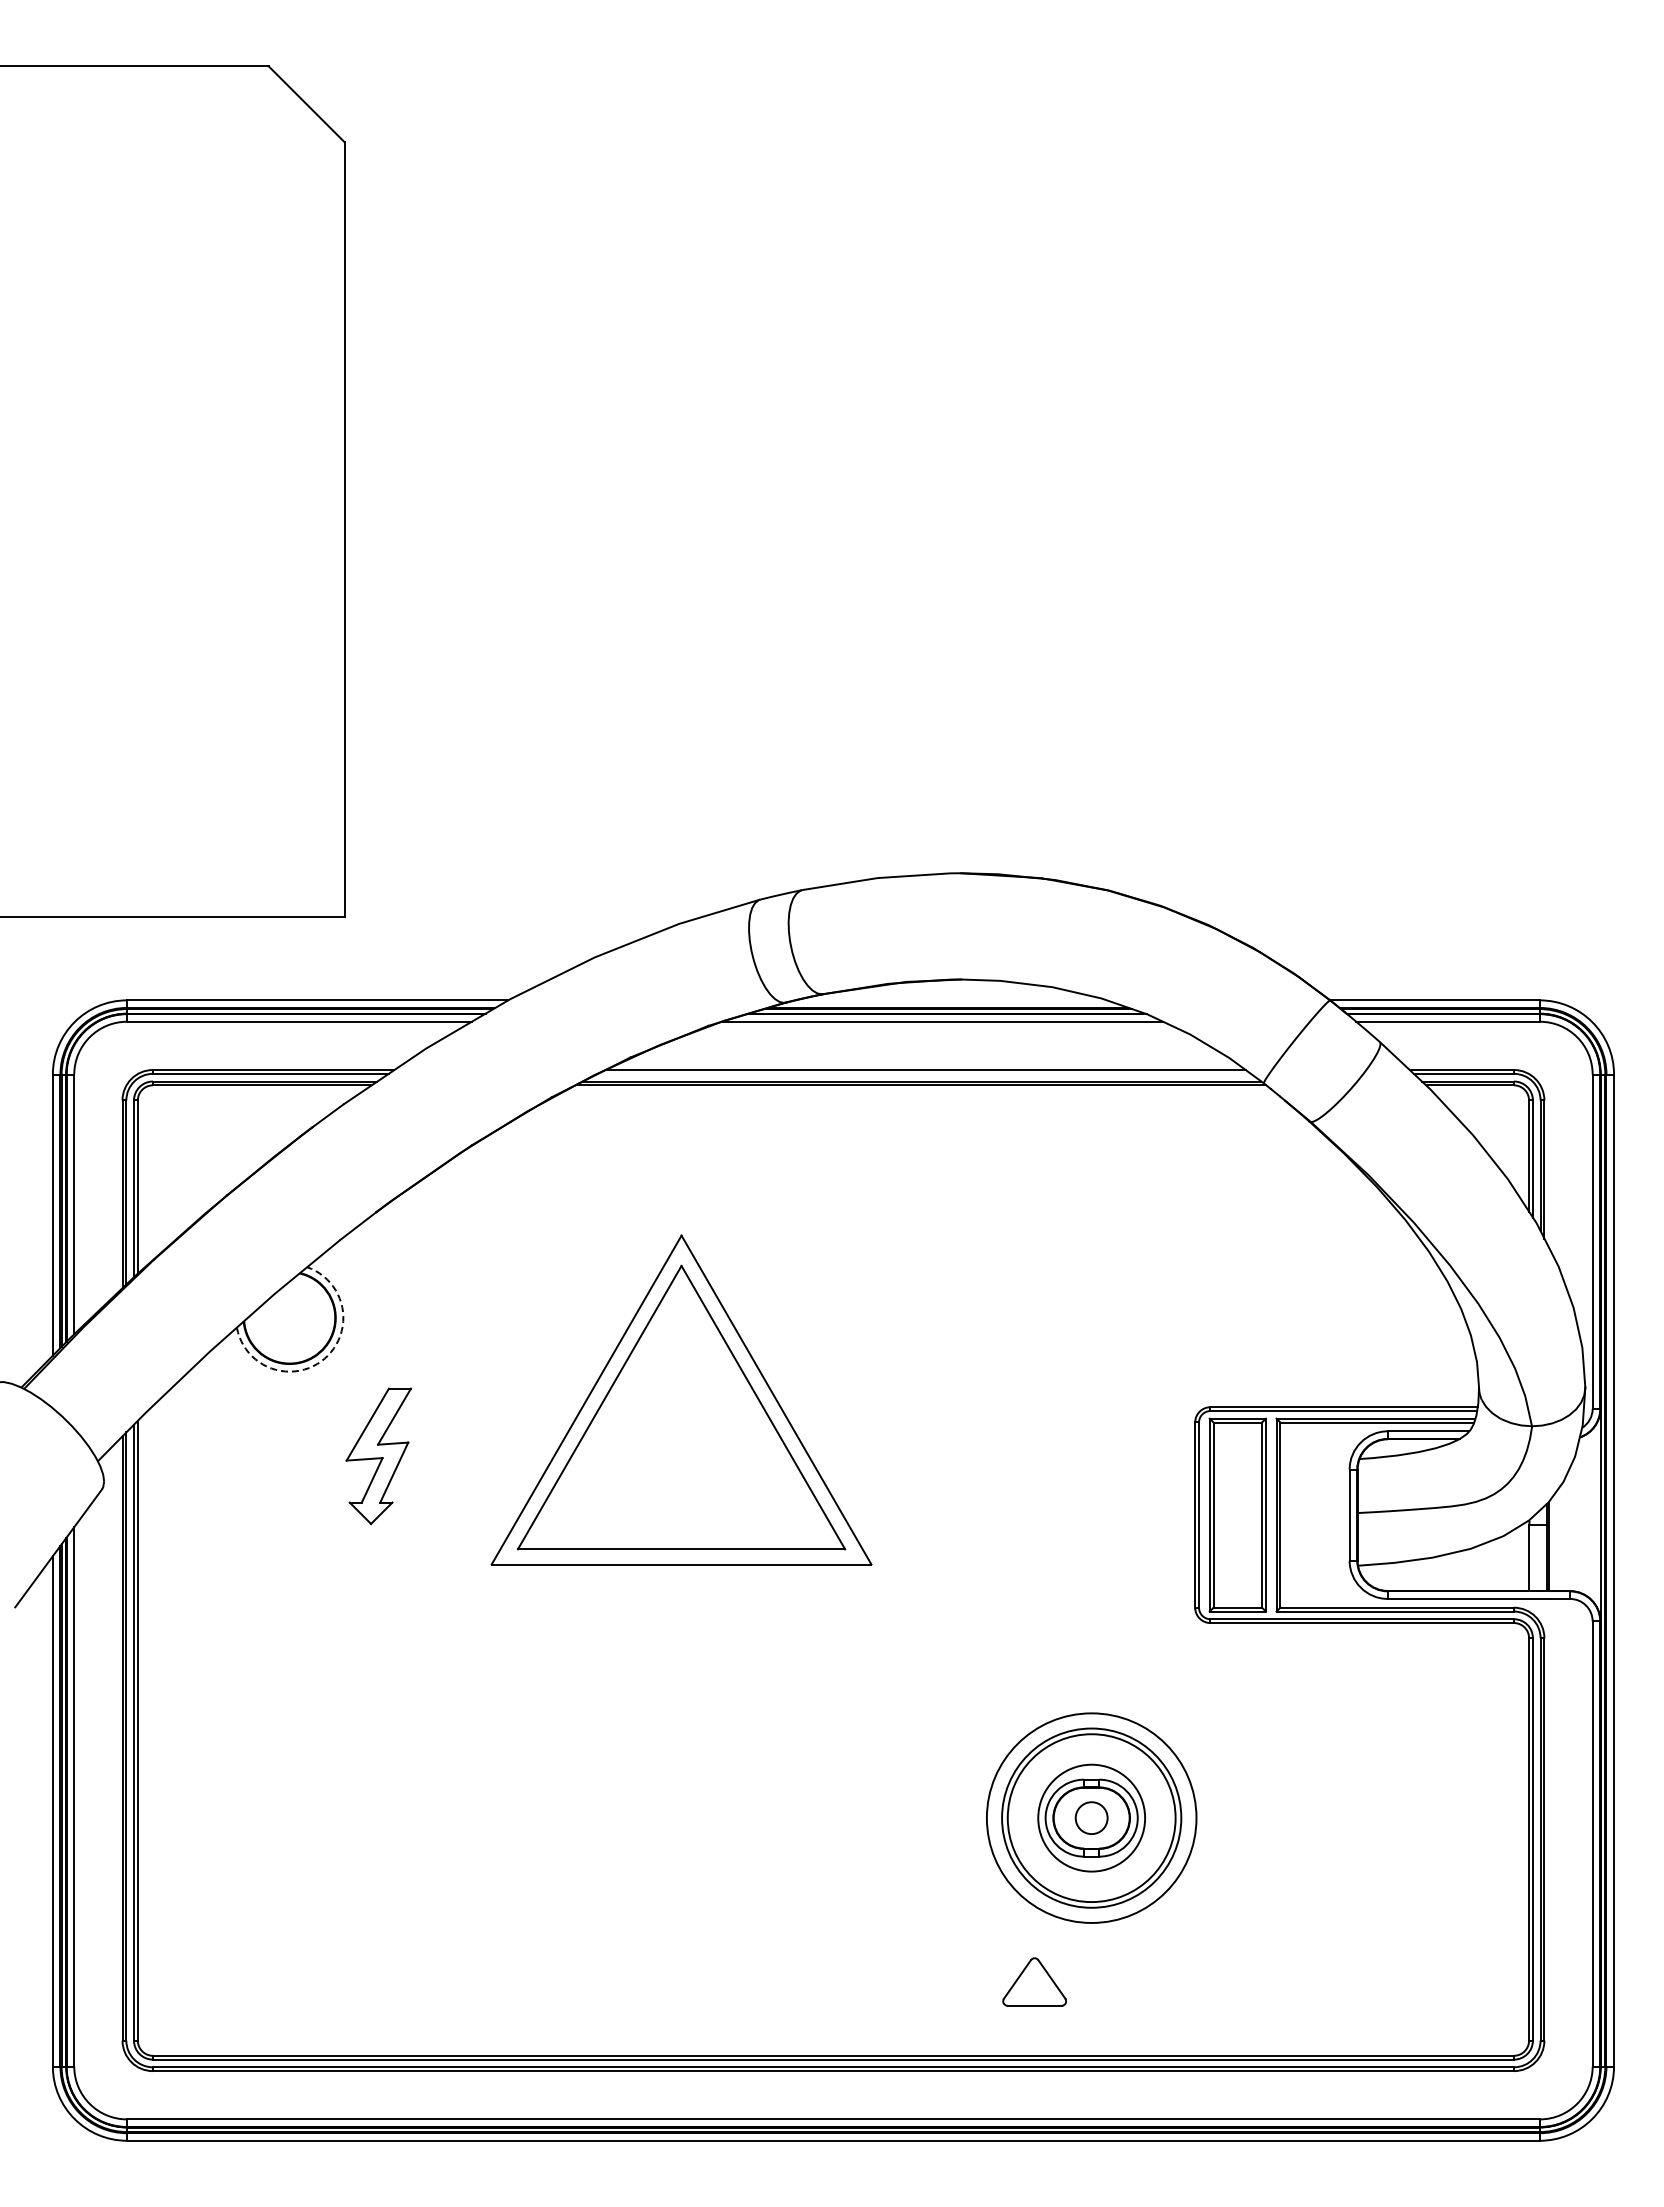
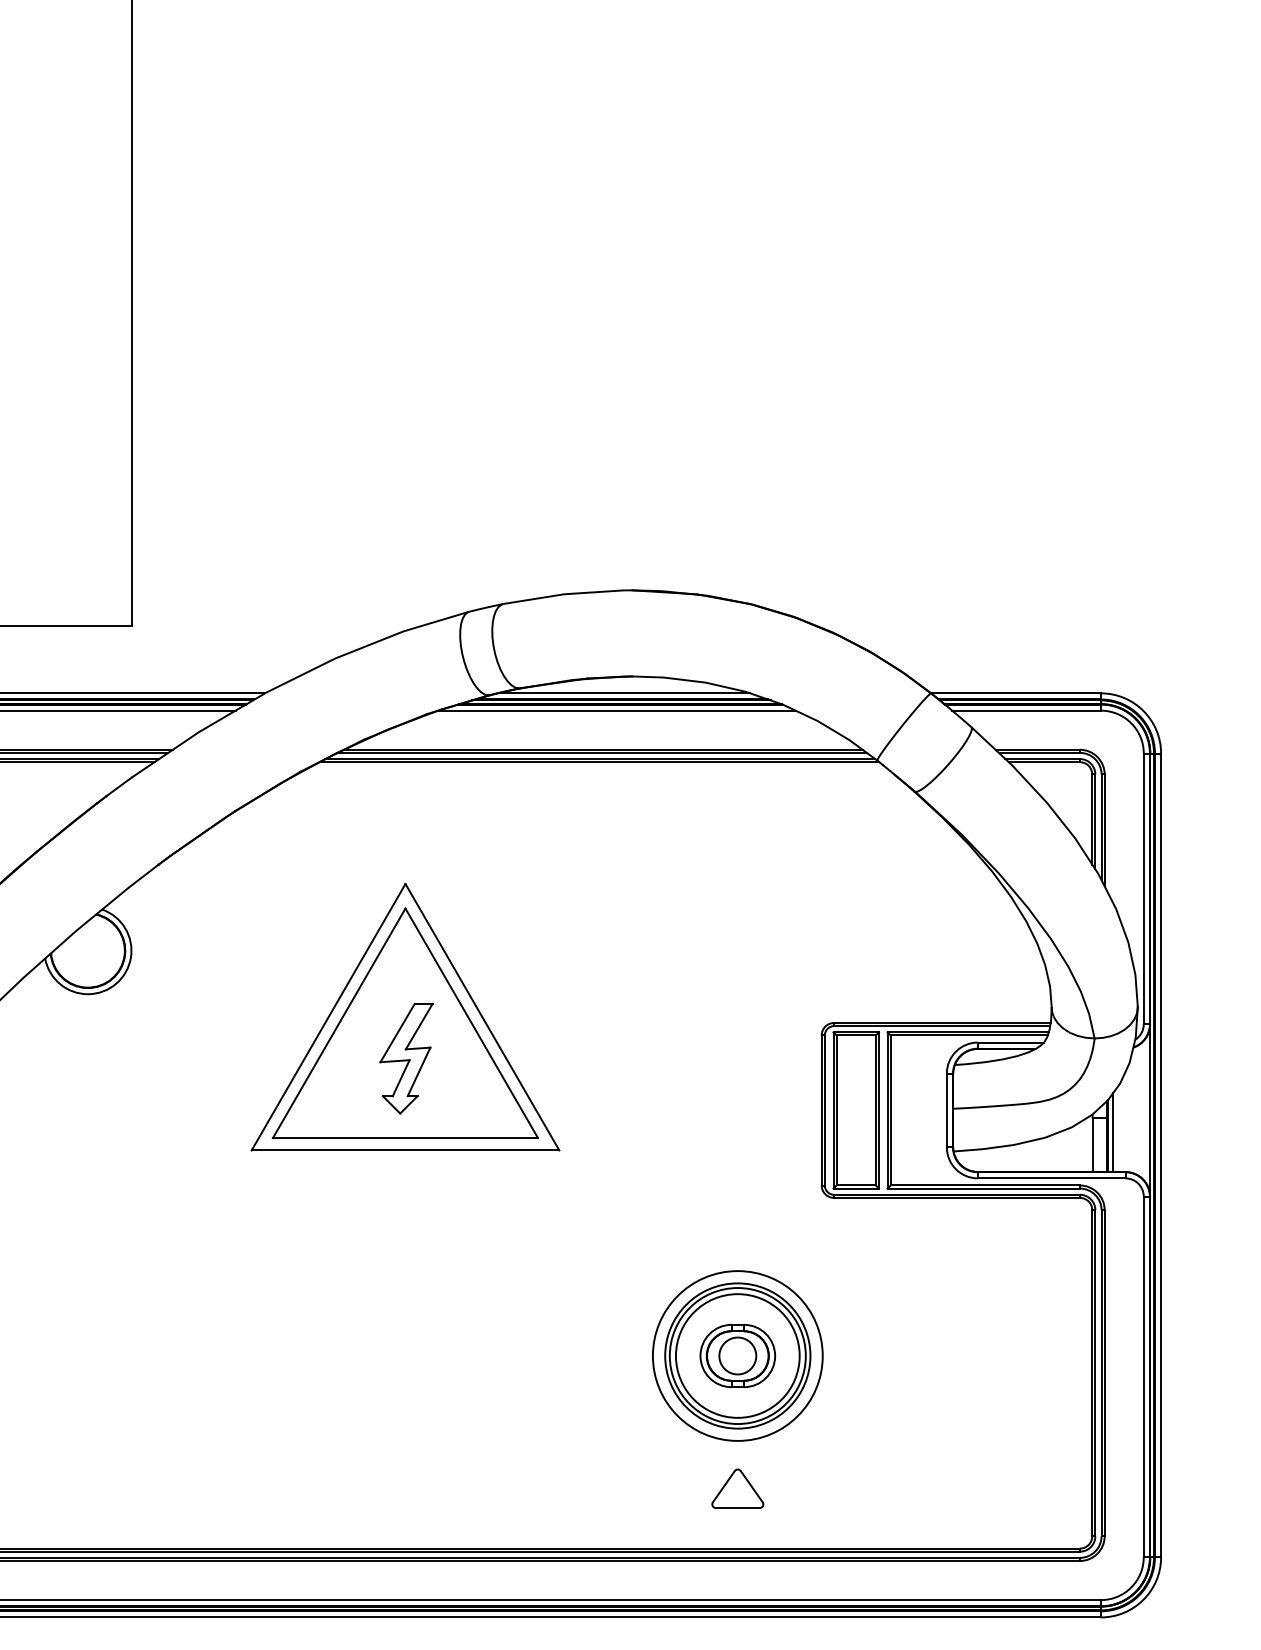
line: (950, 1000) -> (623, 693), added
line: (923, 1073) -> (601, 752), added
arc: (324, 1358) -> (116, 983), dashed -> solid
part: (378, 1456) -> (406, 1058), moved
line: (1555, 1542) -> (1113, 1132), added
circle: (1091, 1817) -> (737, 1355), size x1.43
circle: (1091, 1817) -> (737, 1355), size x1.43
part: (1034, 1981) -> (737, 1488), moved

